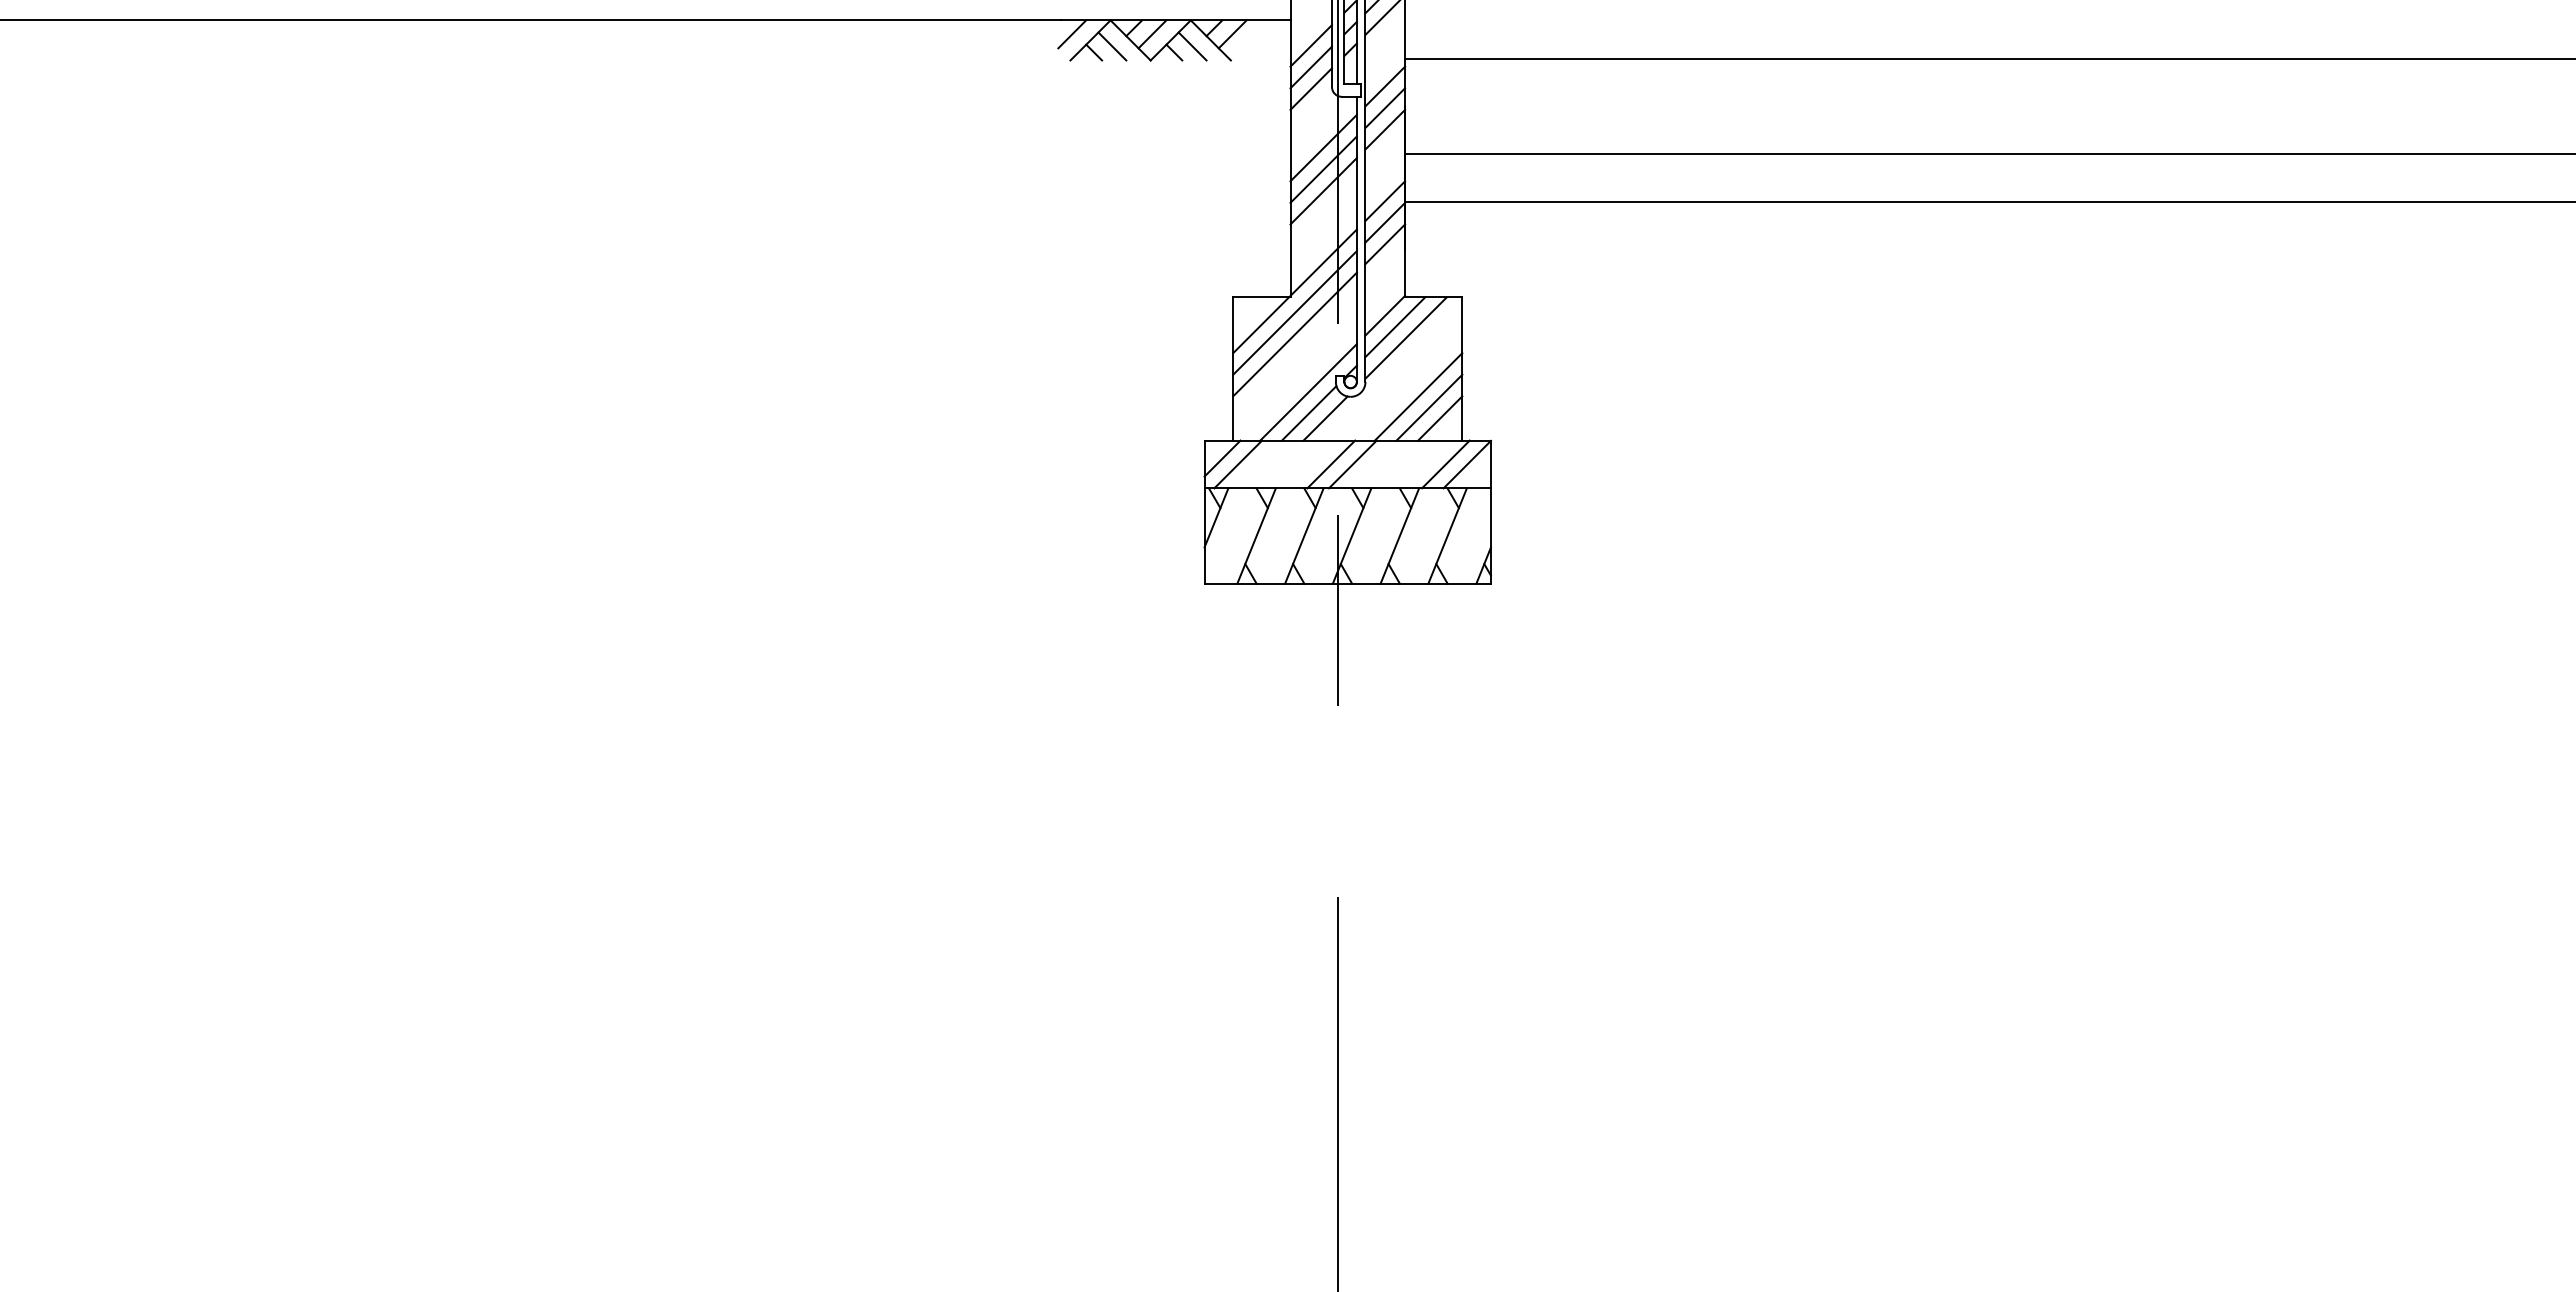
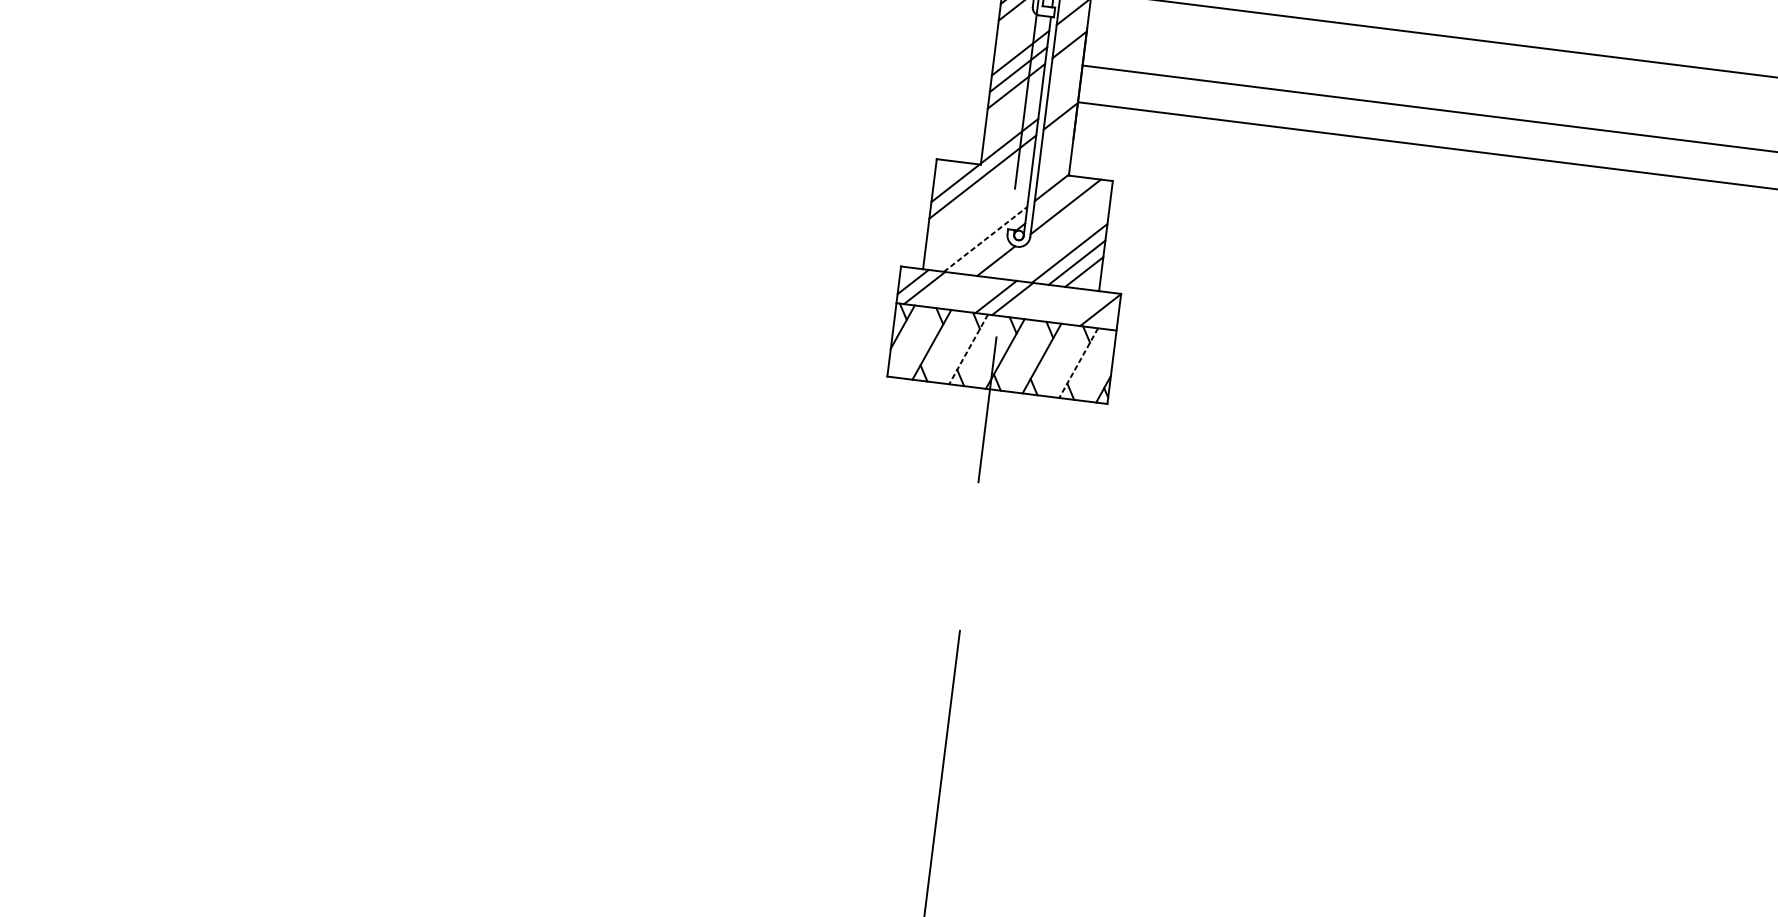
line: (1385, 107) -> (1071, 27), removed
line: (1385, 200) -> (1063, 99), removed
line: (1385, 244) -> (1058, 133), removed
line: (1395, 327) -> (1058, 197), removed
line: (1294, 334) -> (980, 193), removed
line: (1308, 392) -> (985, 239), solid -> dashed
line: (1309, 413) -> (984, 255), removed
line: (1445, 464) -> (1083, 307), removed
line: (1304, 536) -> (968, 349), solid -> dashed
line: (1447, 536) -> (1078, 363), solid -> dashed

